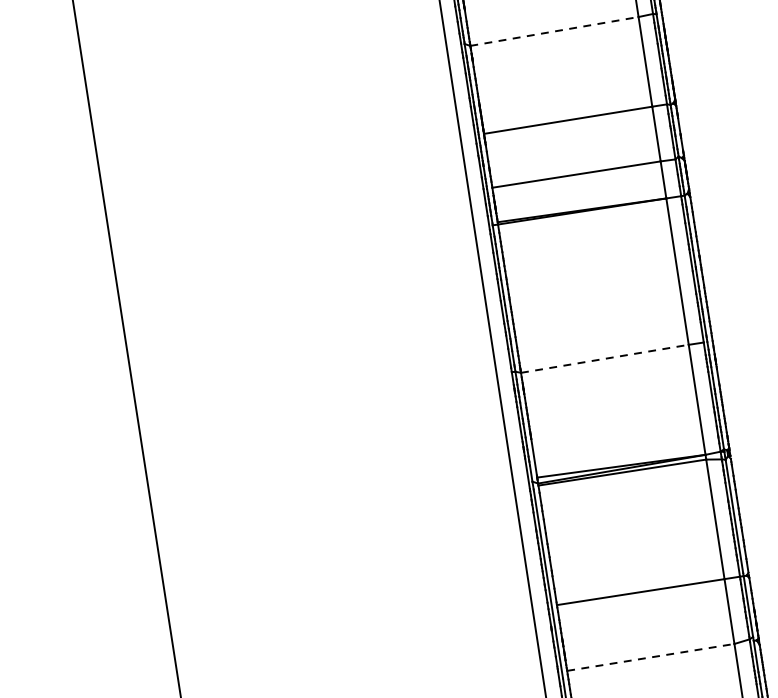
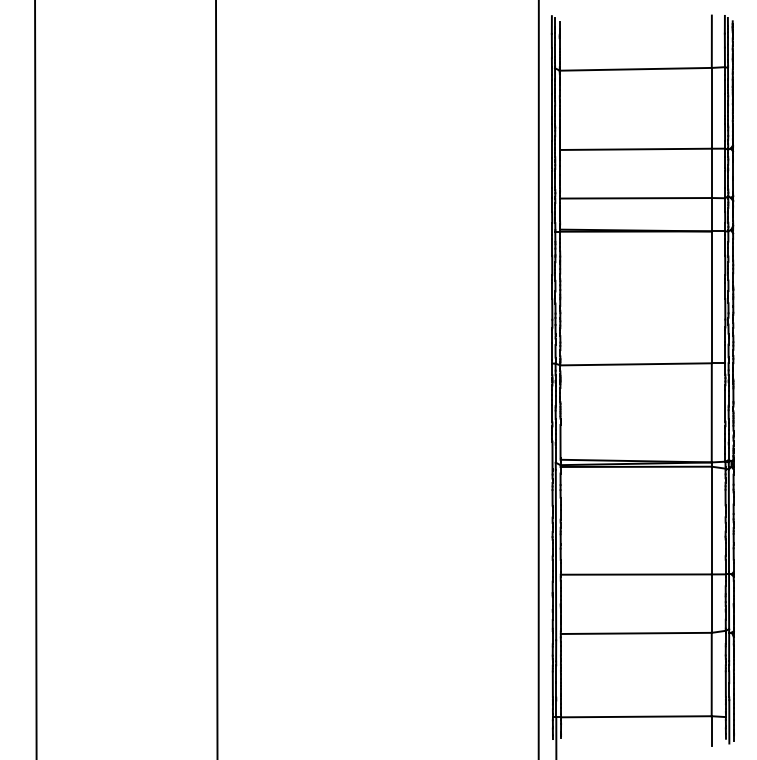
line: (555, 31) -> (636, 69), dashed -> solid
line: (605, 358) -> (636, 364), dashed -> solid
line: (651, 657) -> (636, 633), dashed -> solid

